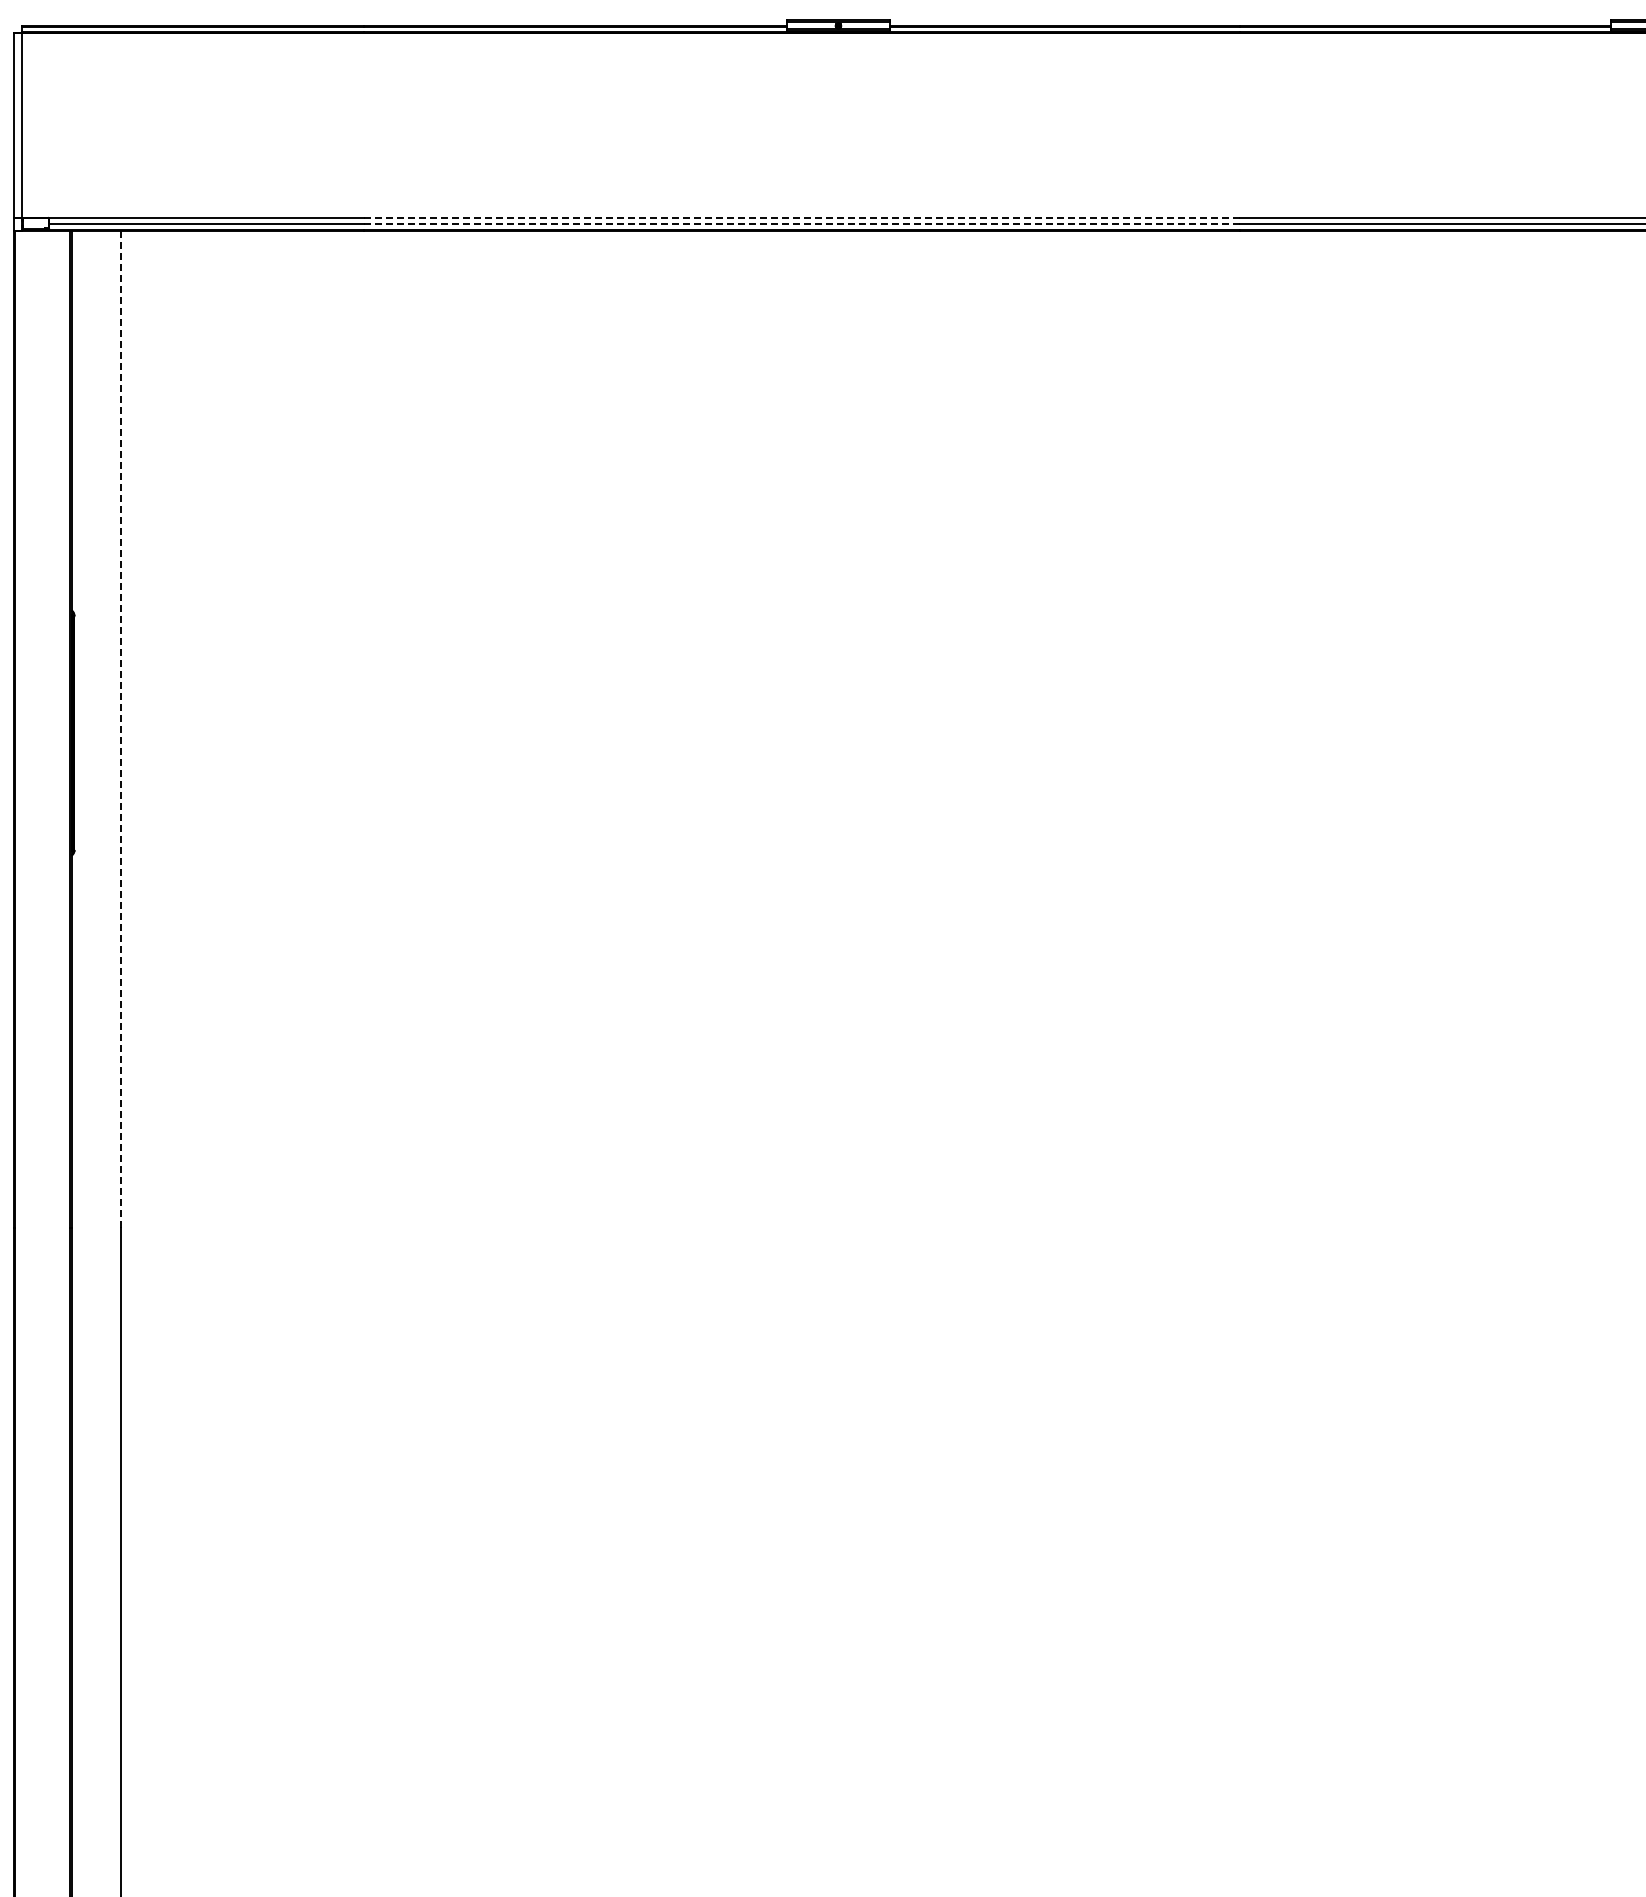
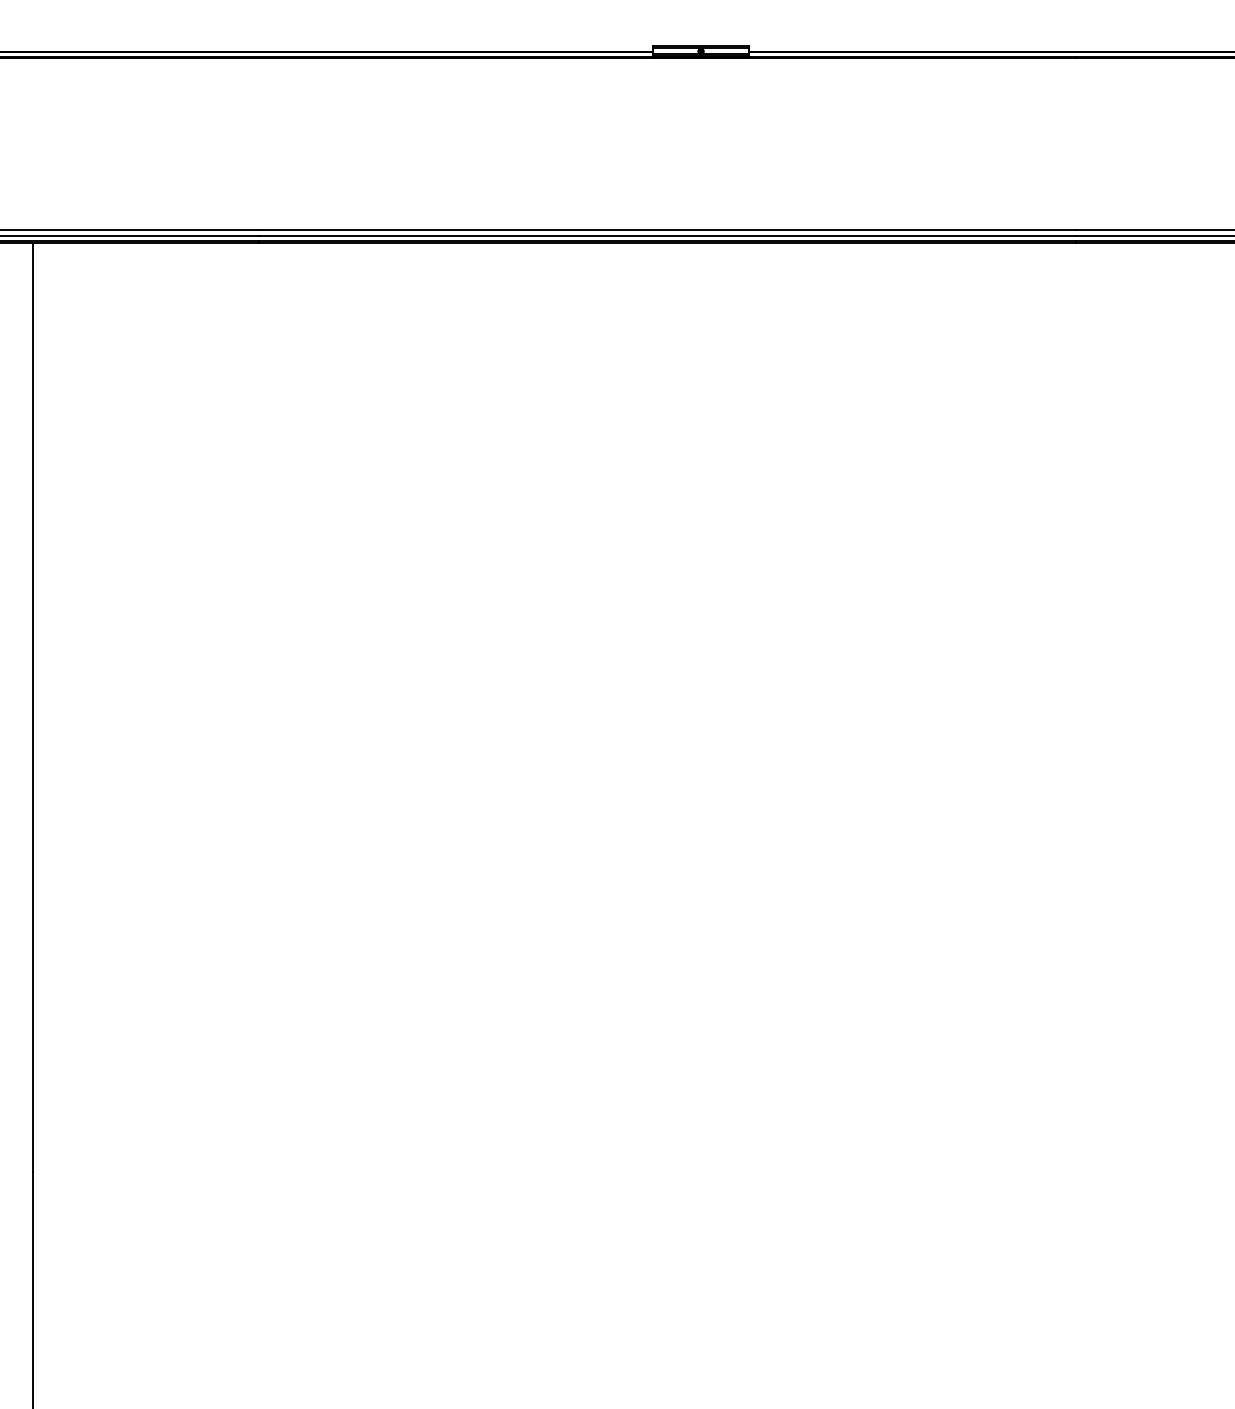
line: (801, 217) -> (666, 229), dashed -> solid
line: (801, 223) -> (666, 235), dashed -> solid
line: (121, 729) -> (33, 706), dashed -> solid

